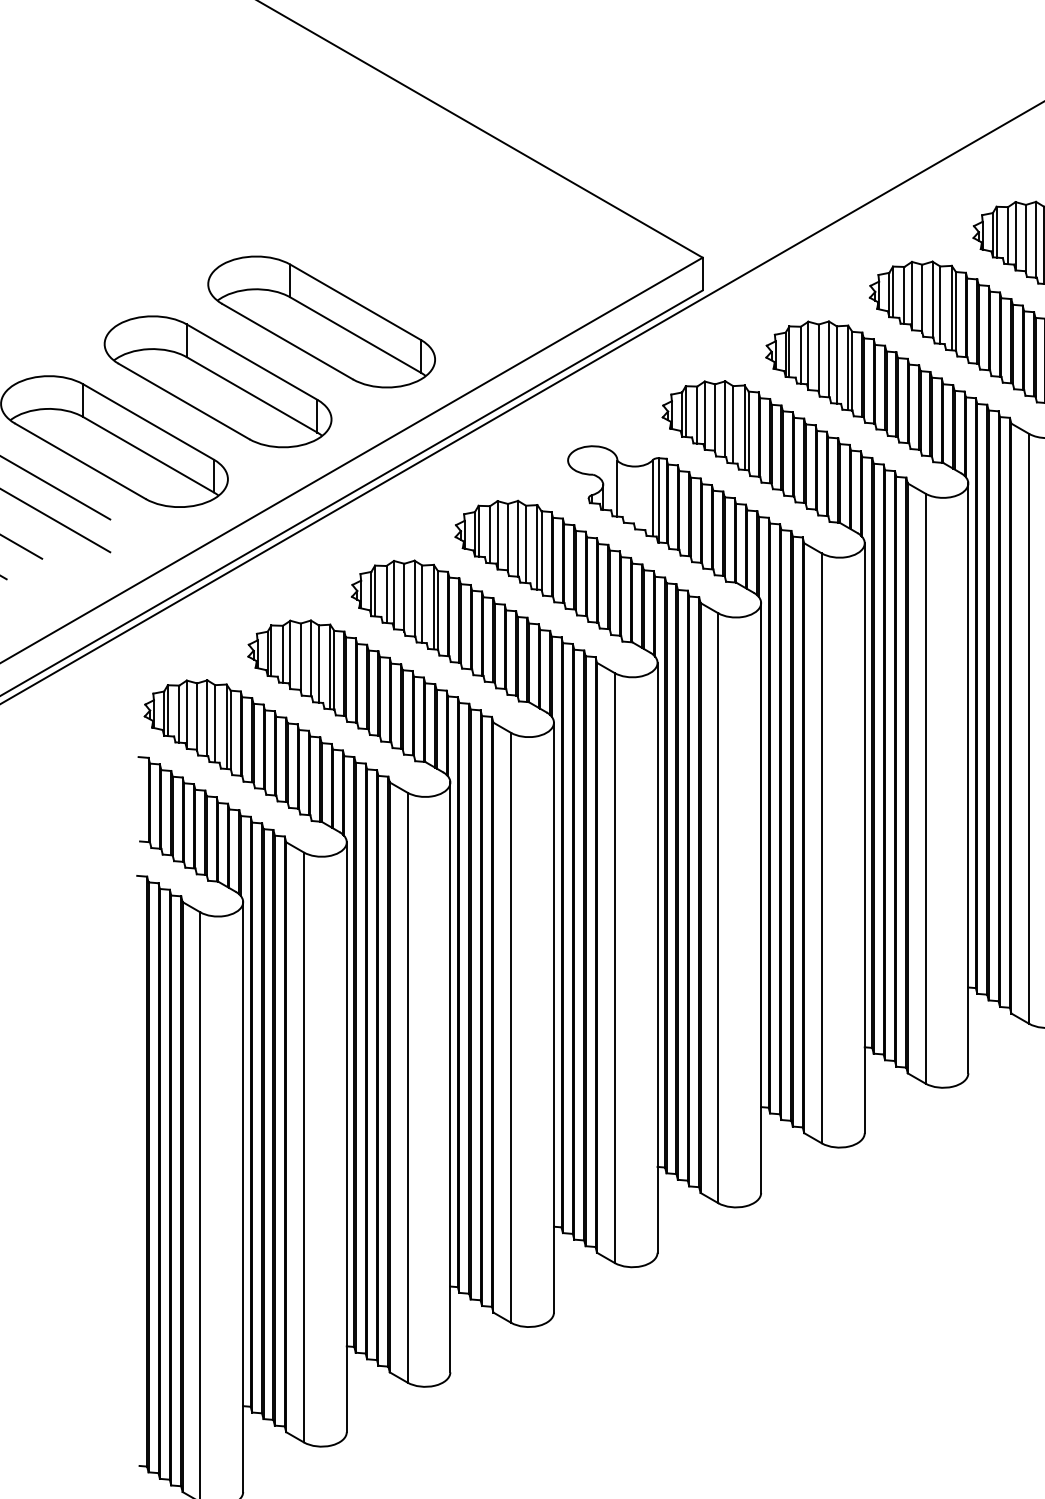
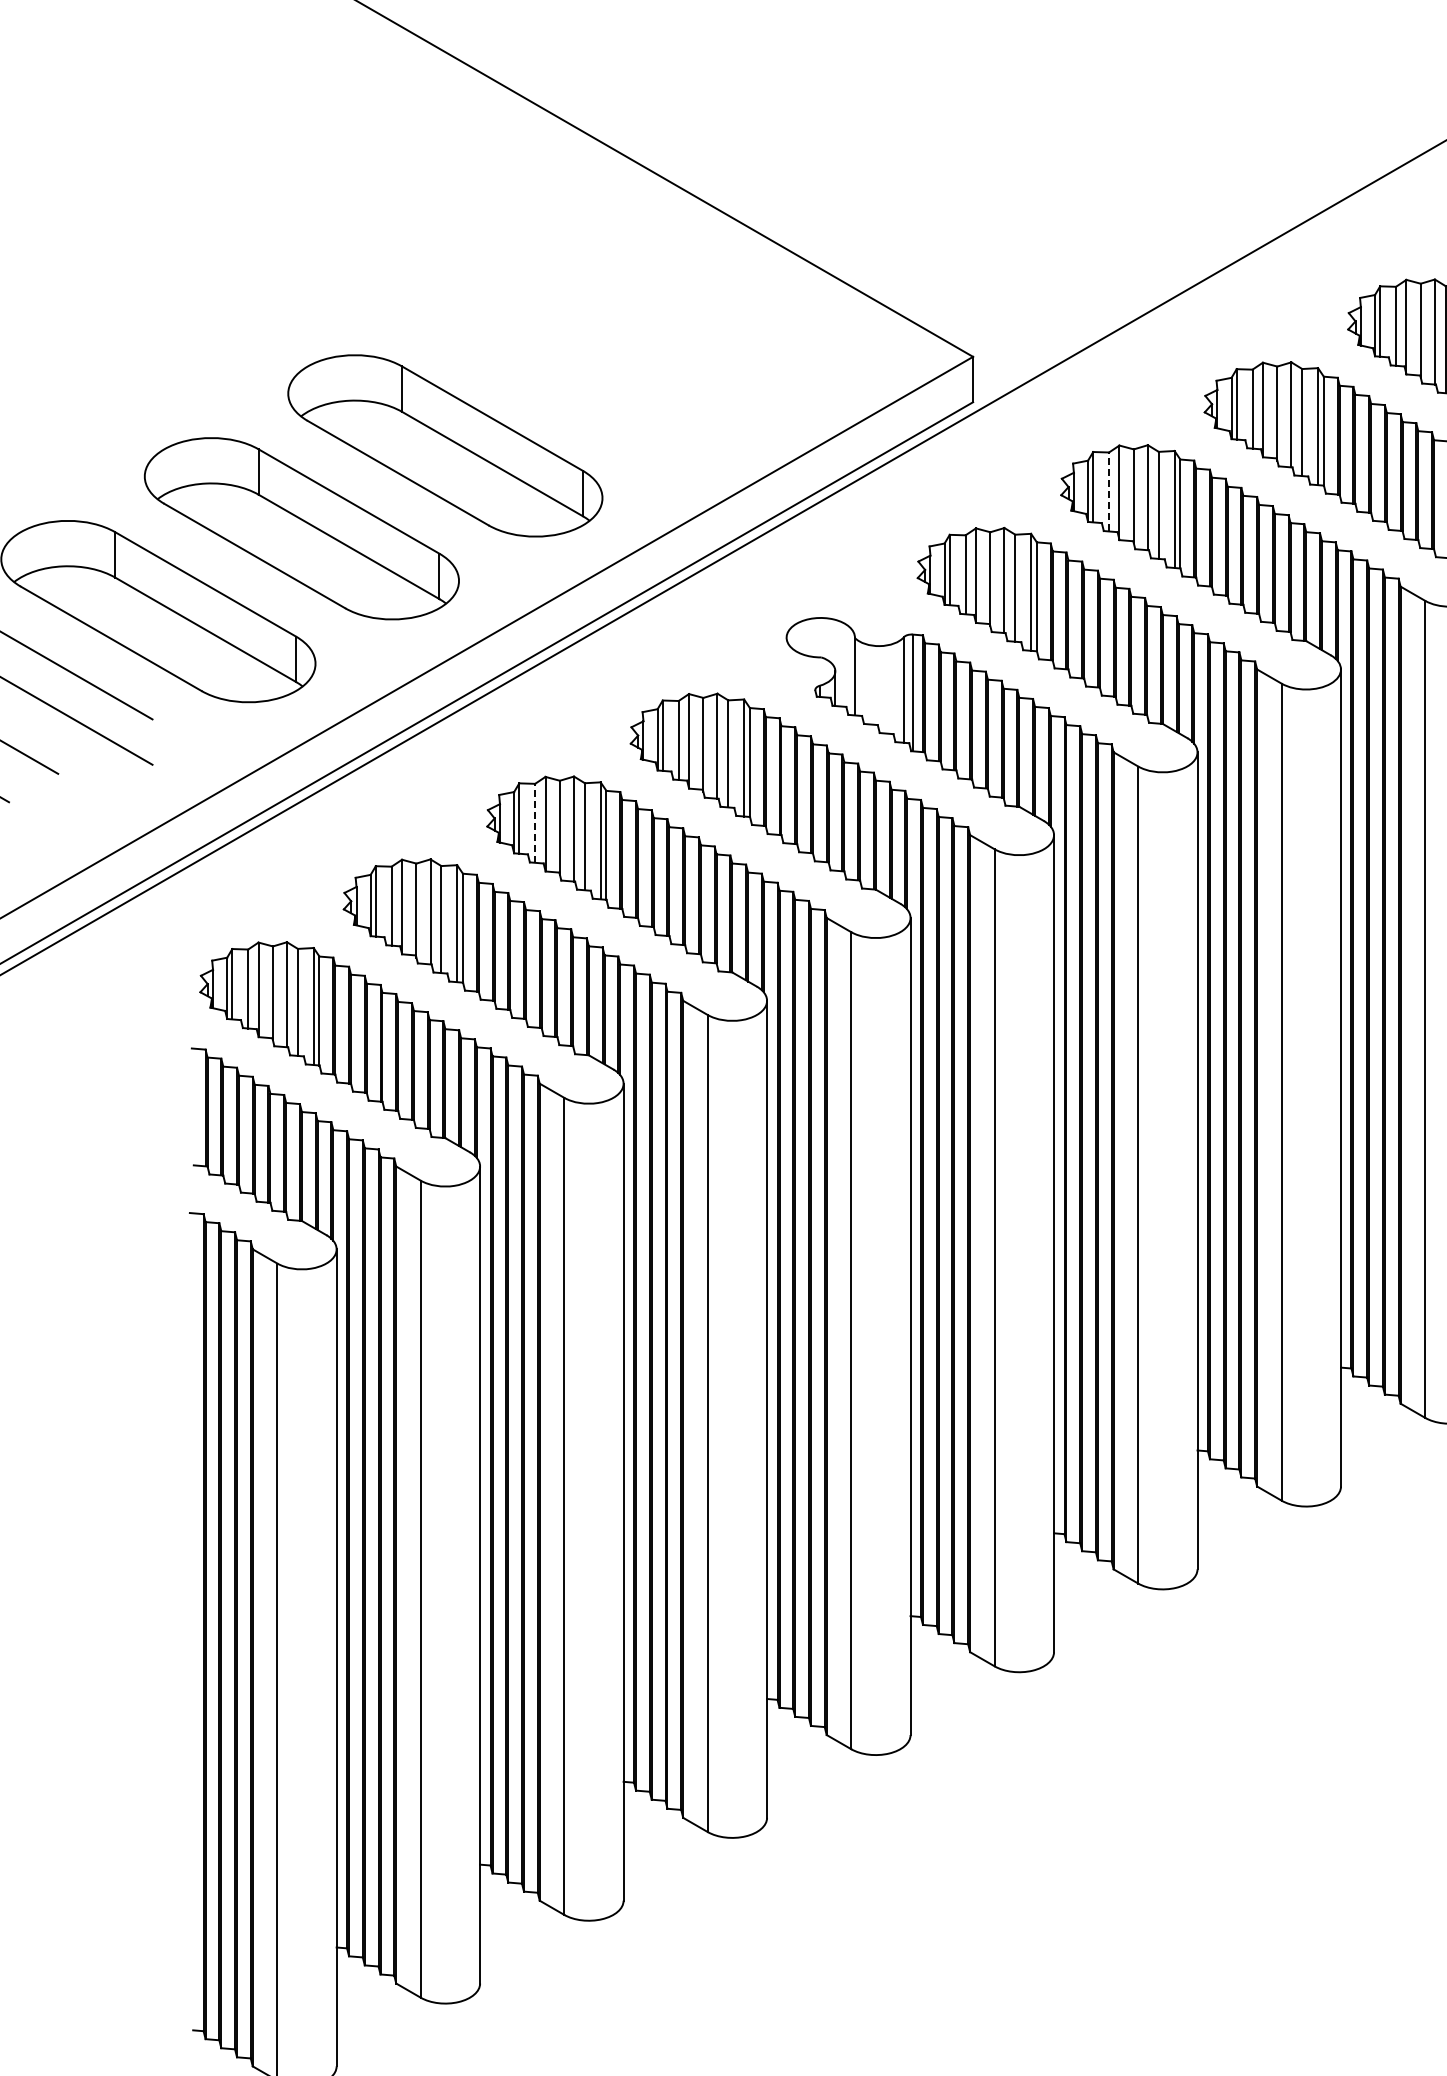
line: (801, 354) -> (1109, 491), solid -> dashed
line: (386, 593) -> (535, 822), solid -> dashed

